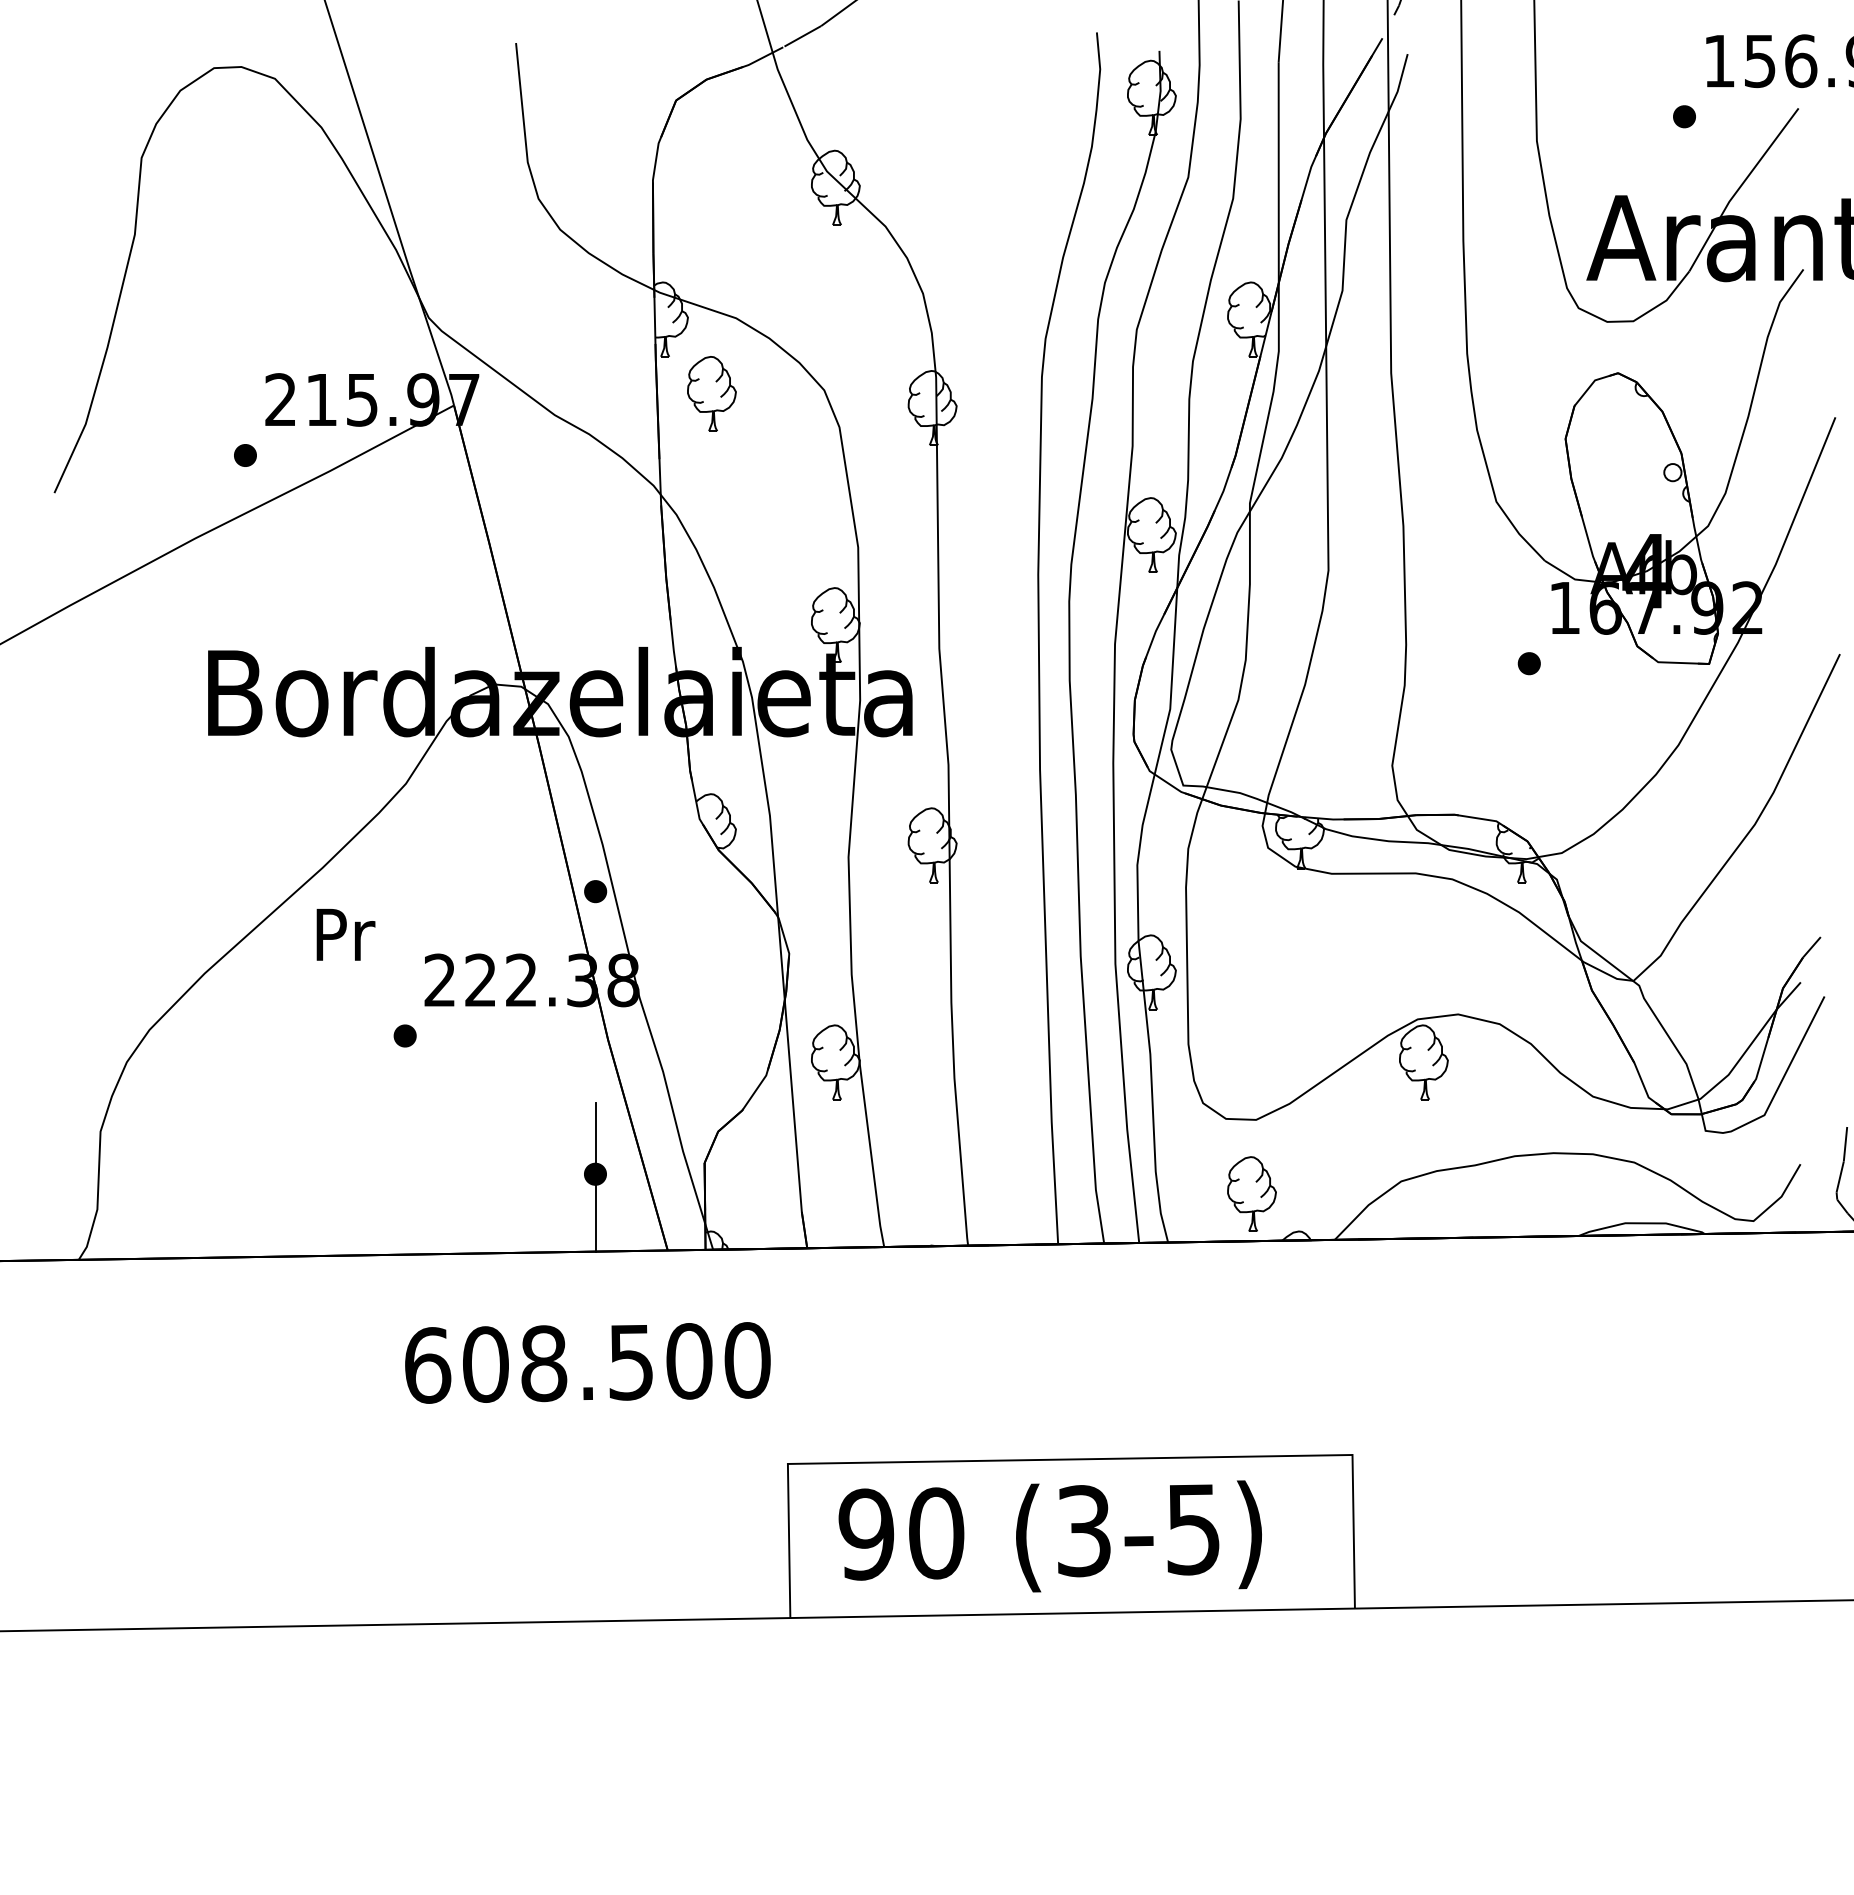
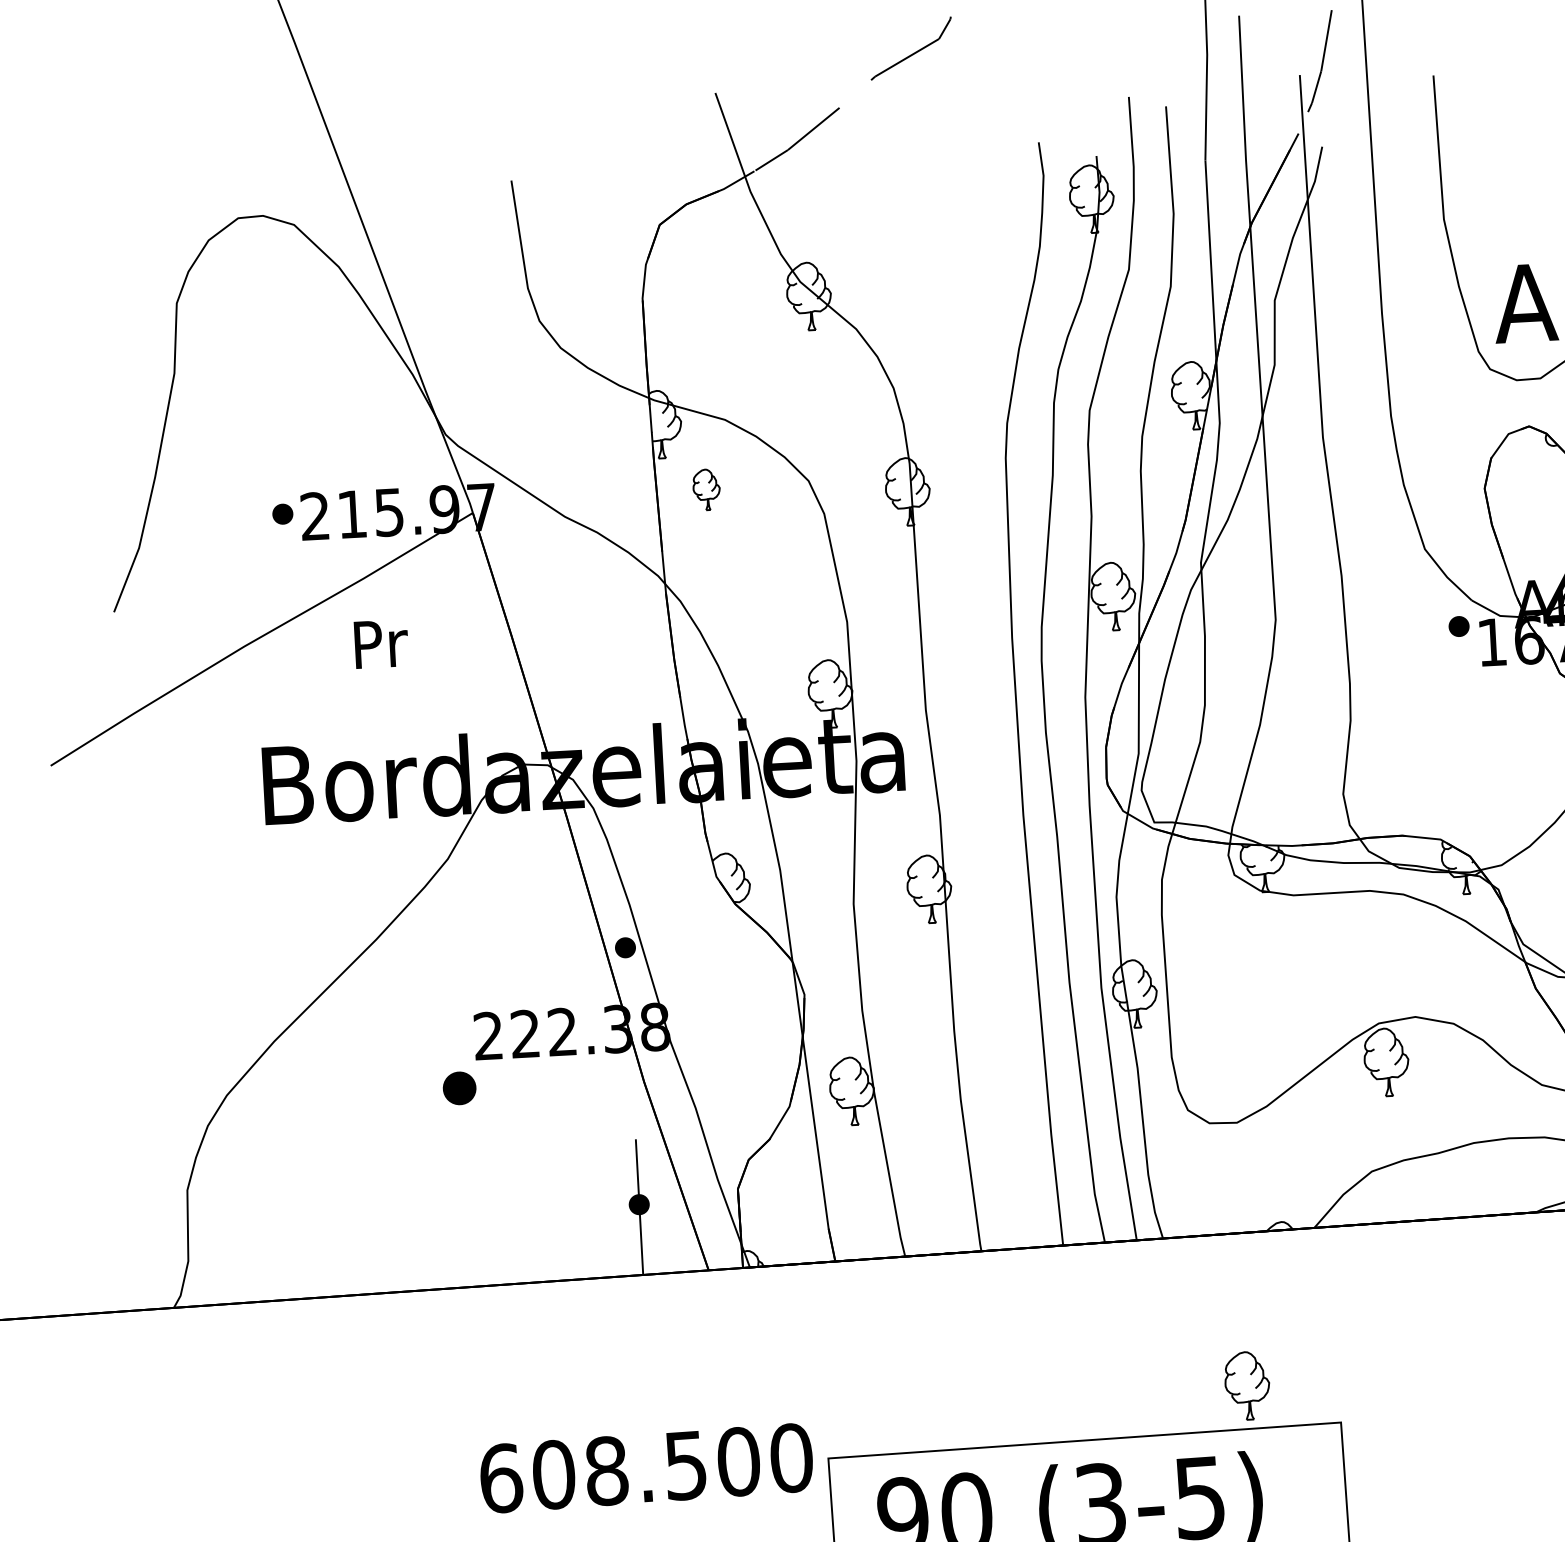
part: (711, 393) -> (706, 489), size x0.6
part: (245, 455) -> (282, 514), moved
part: (1528, 663) -> (1458, 626), moved
text: (345, 934) -> (381, 643), moved
part: (404, 1035) -> (458, 1087), size x1.6
part: (1251, 1193) -> (1246, 1385), moved
text: (587, 1362) -> (646, 1467), moved

